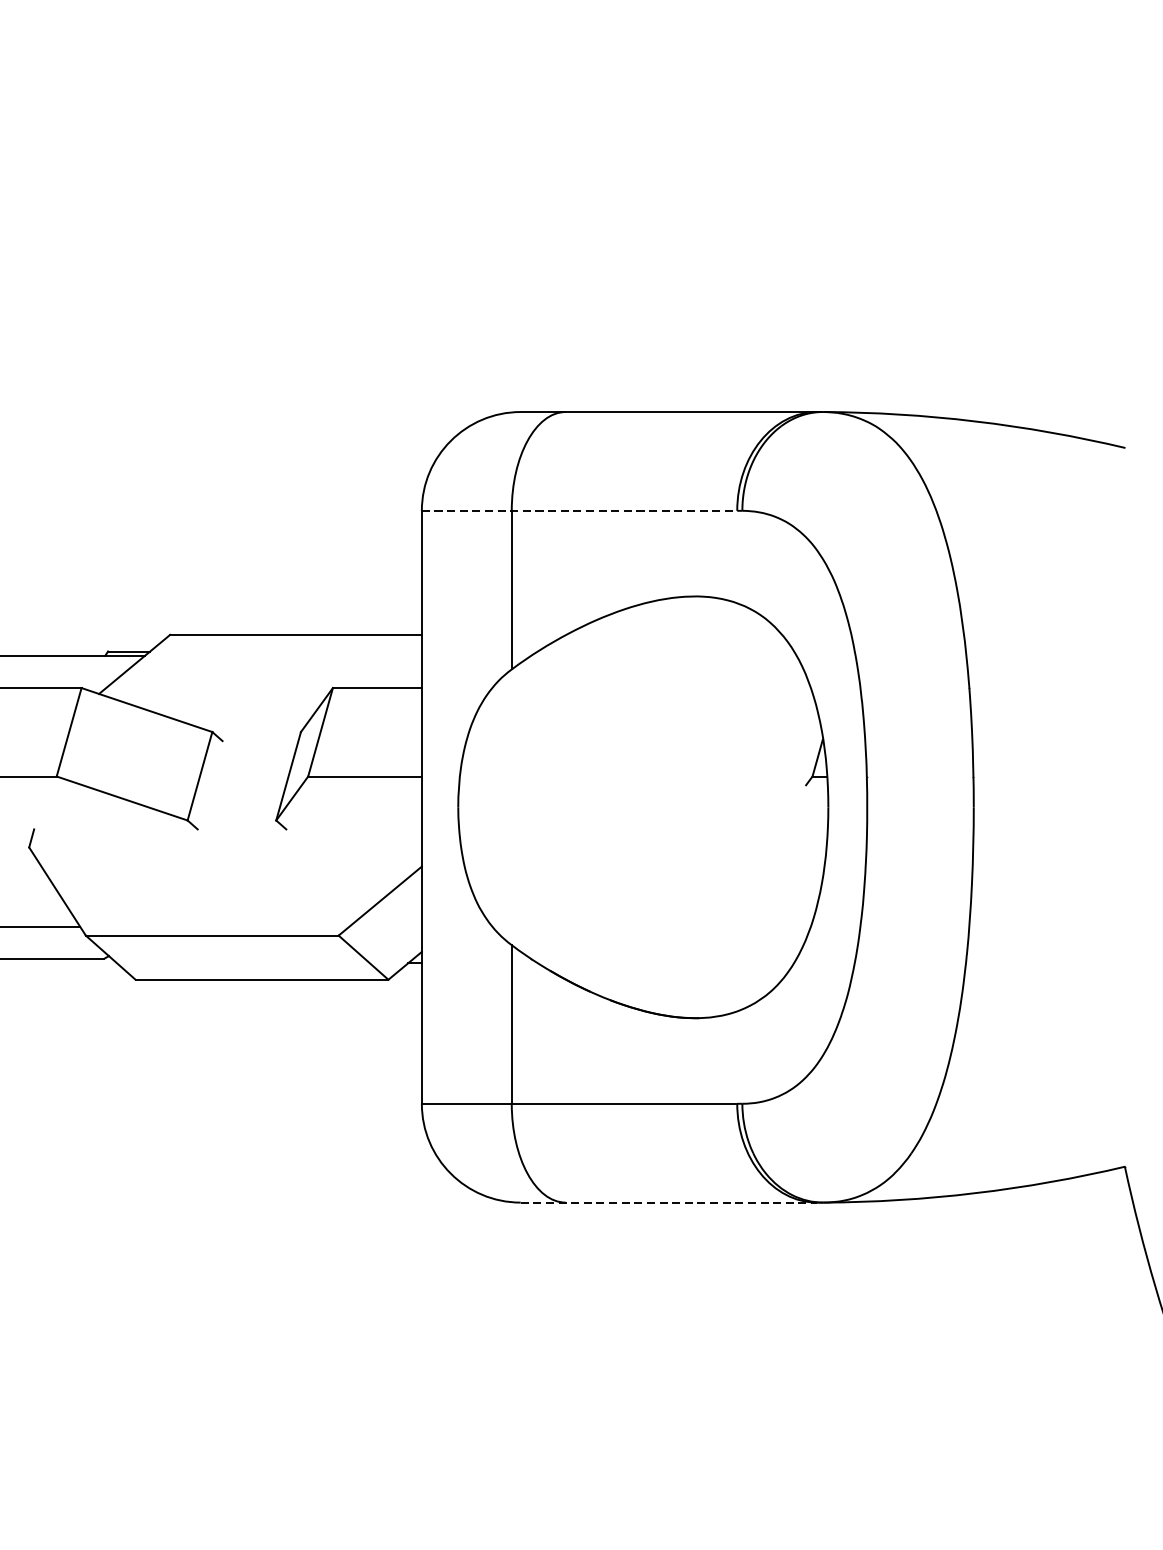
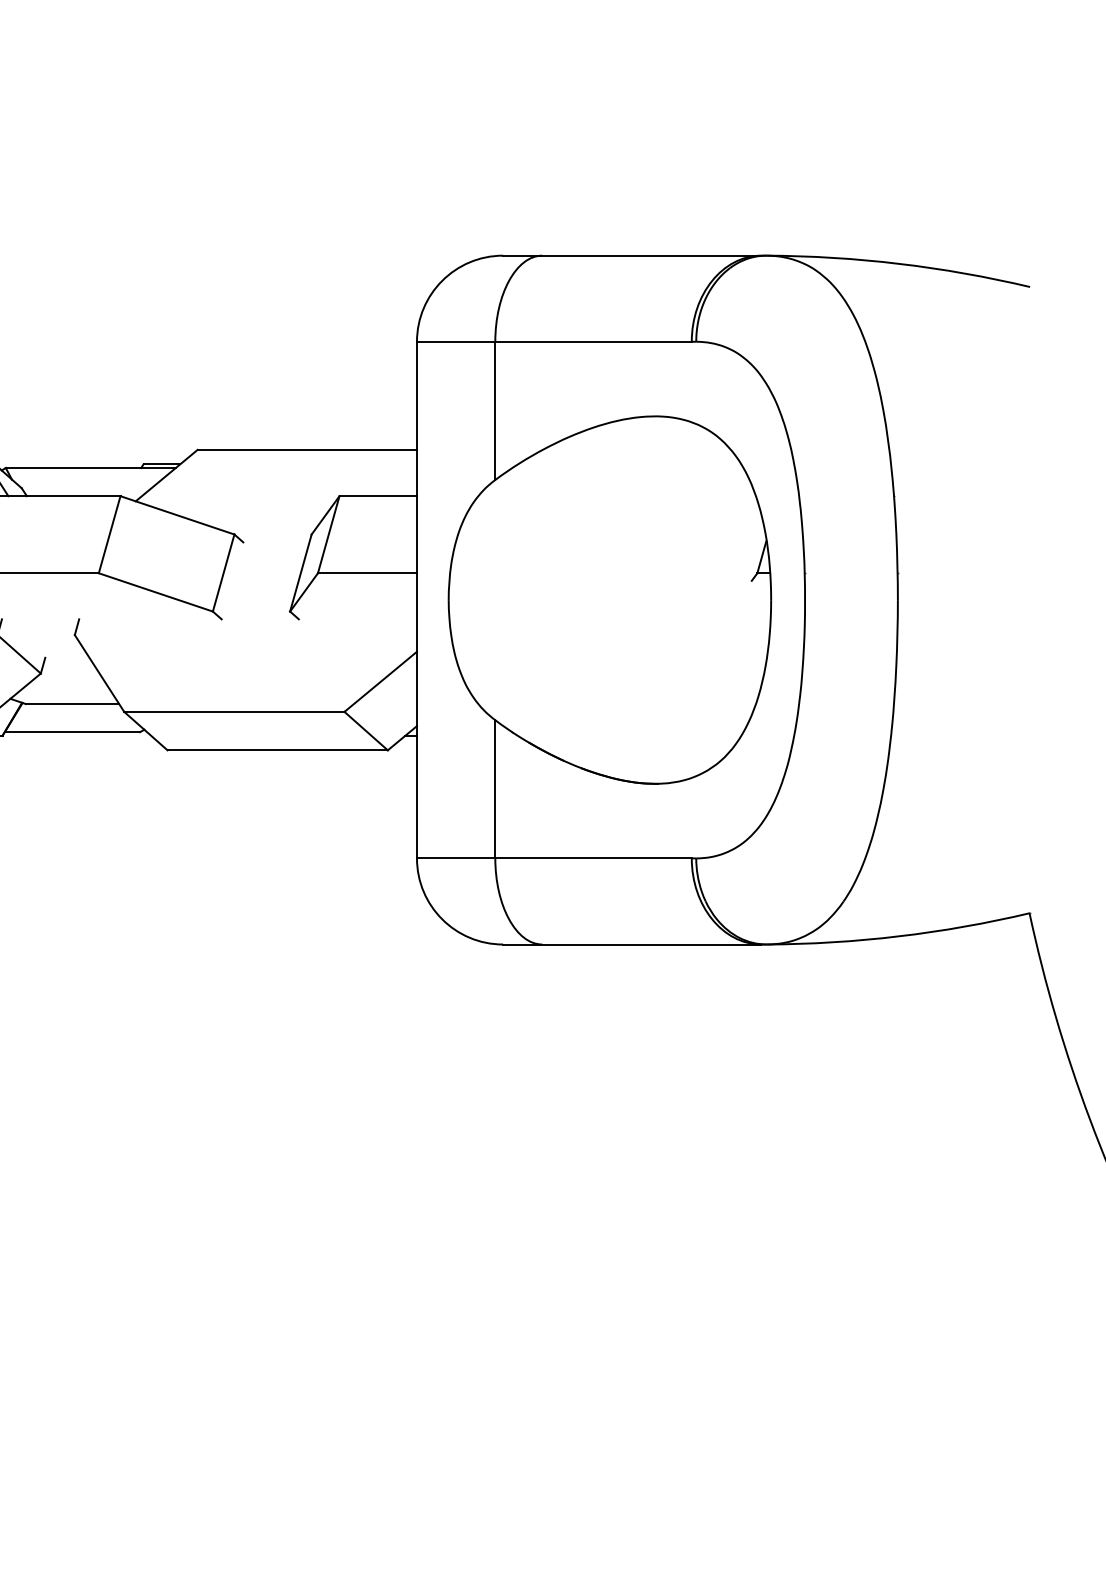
line: (579, 510) -> (554, 341), dashed -> solid
line: (669, 1202) -> (632, 944), dashed -> solid

